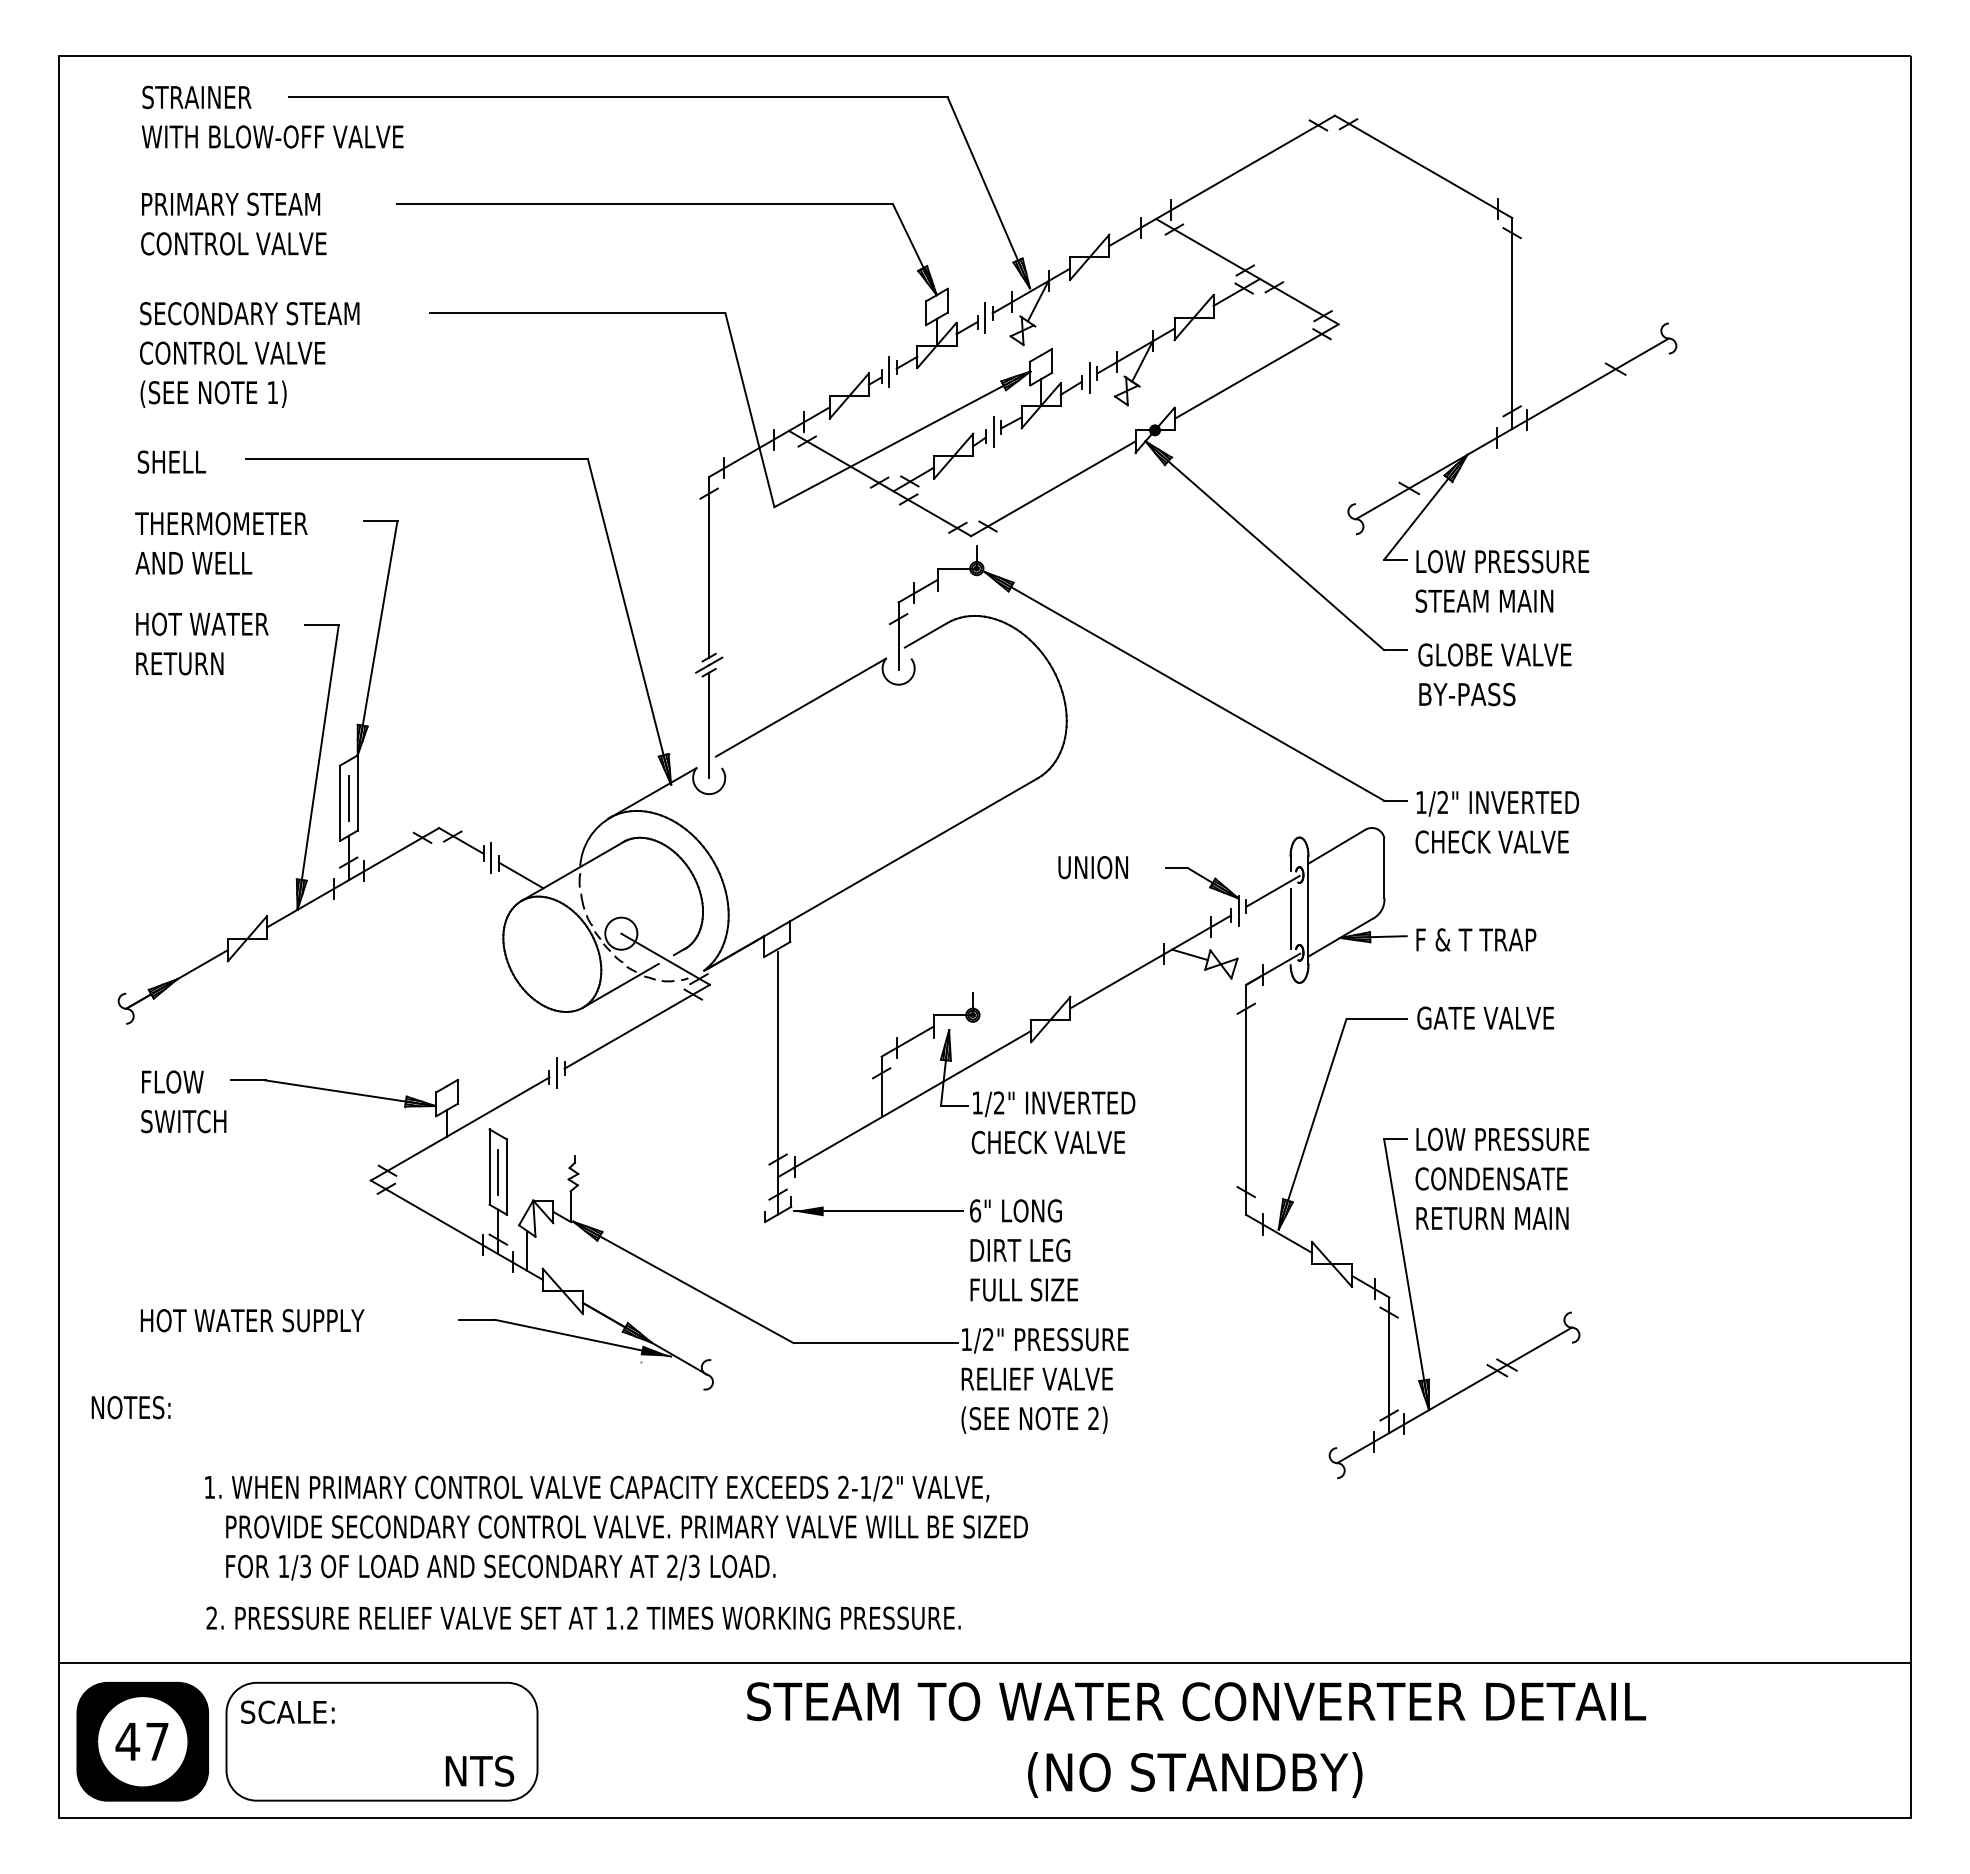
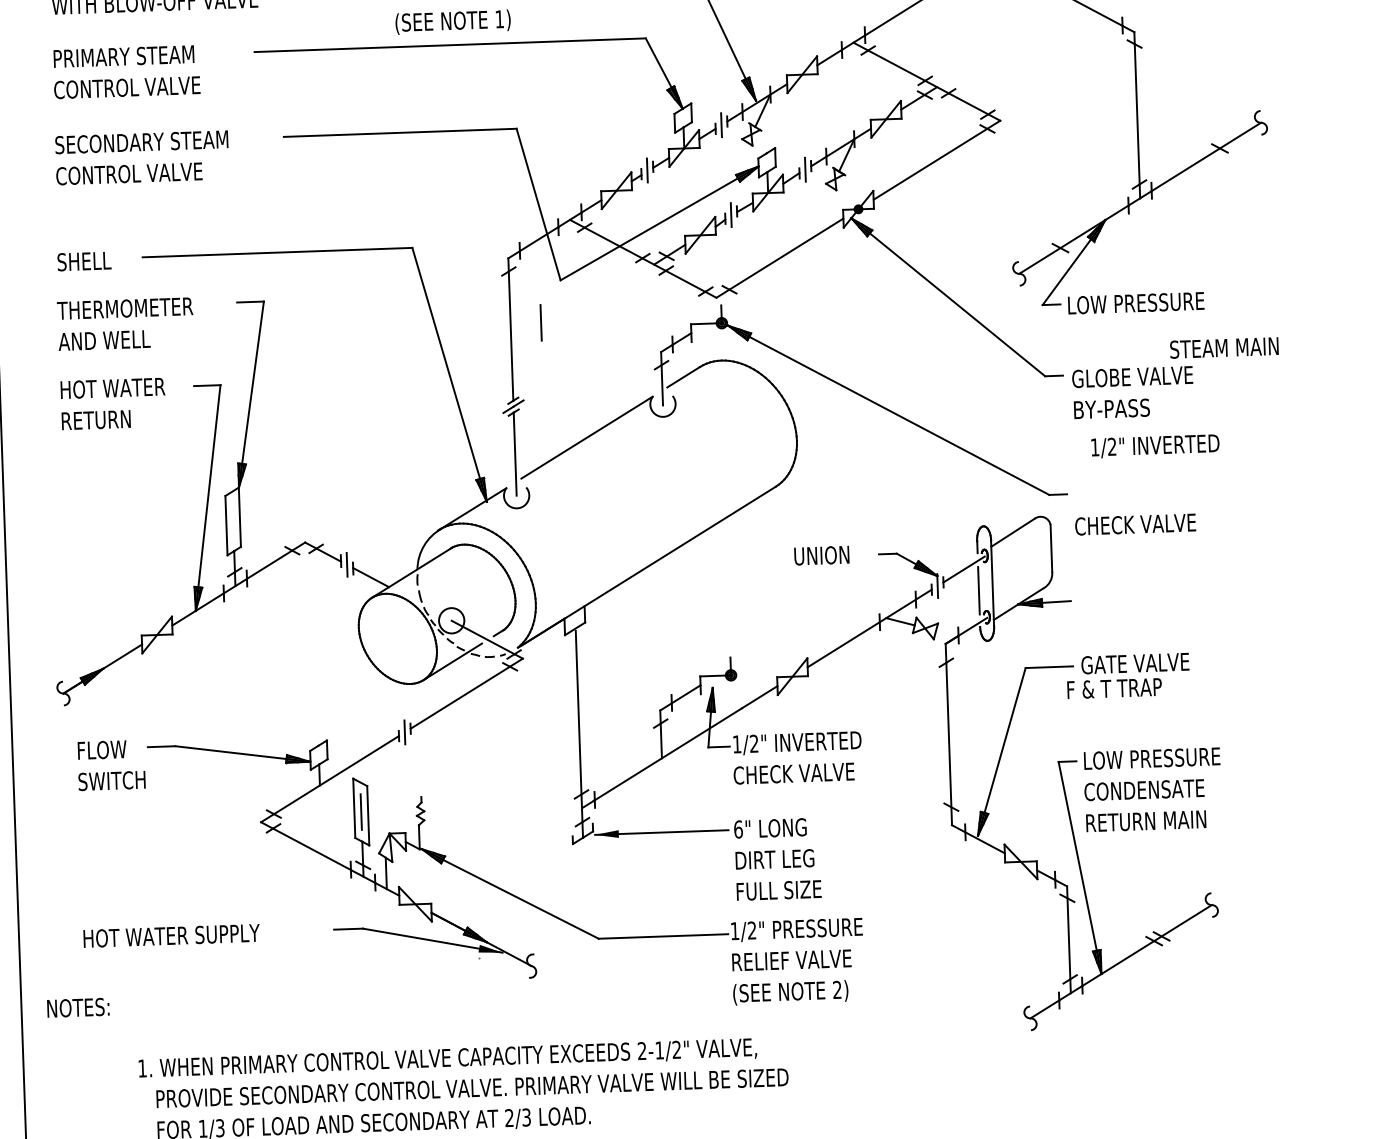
text: (213, 393) -> (452, 21), moved
text: (1484, 600) -> (1224, 347), moved
line: (348, 798) -> (540, 323), moved
text: (1497, 803) -> (1155, 446), moved
text: (1476, 939) -> (1114, 688), moved

